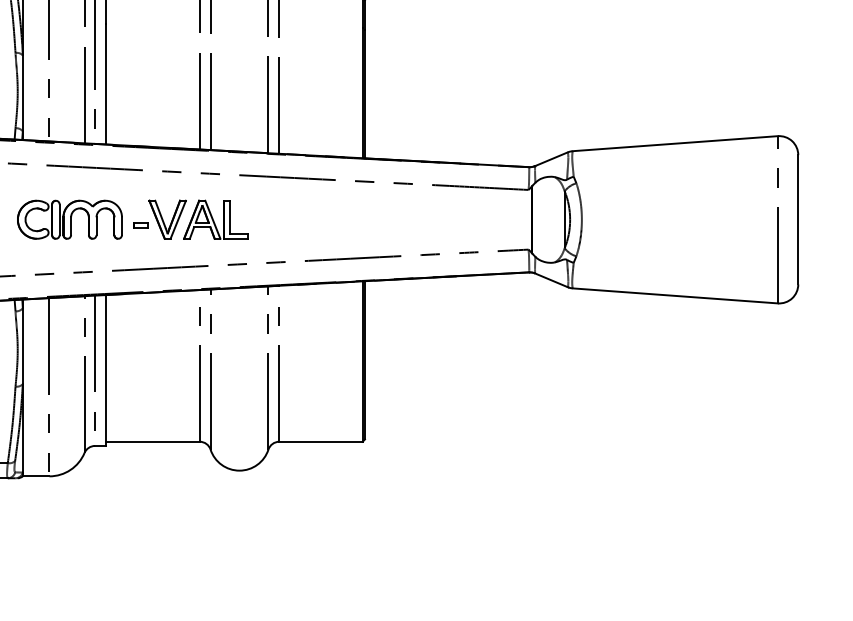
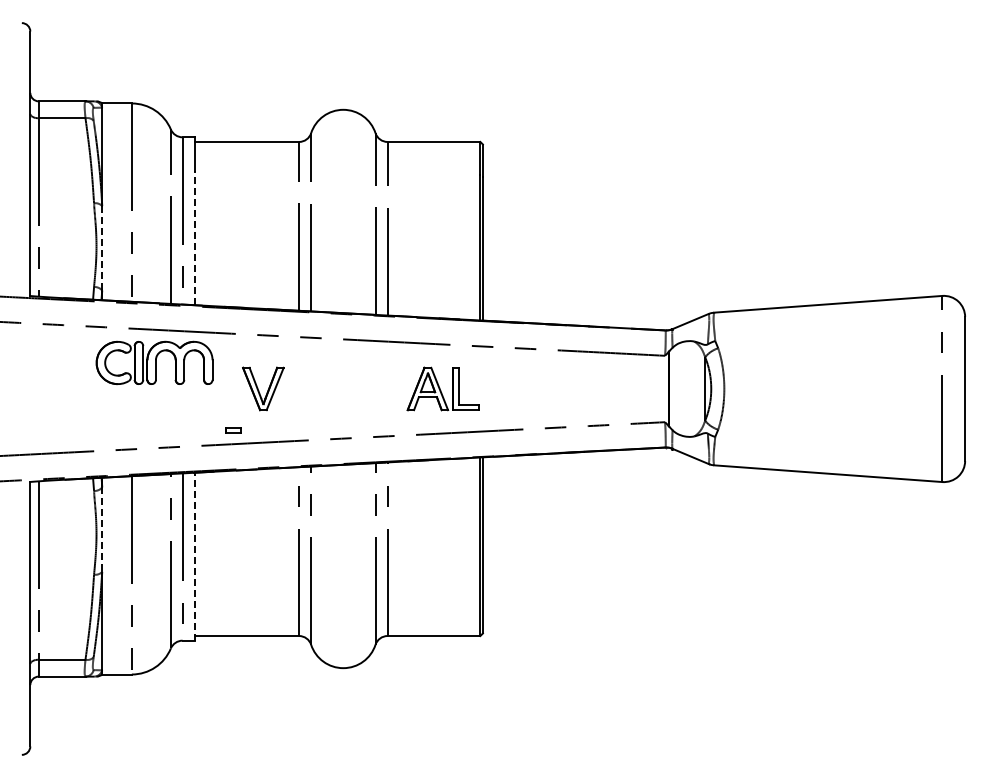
line: (106, 84) -> (195, 238), solid -> dashed
line: (23, 93) -> (102, 248), solid -> dashed
part: (69, 219) -> (154, 362), moved
part: (215, 219) -> (442, 388), moved
part: (140, 225) -> (233, 430), moved
line: (23, 346) -> (102, 530), solid -> dashed
line: (106, 370) -> (195, 556), solid -> dashed

